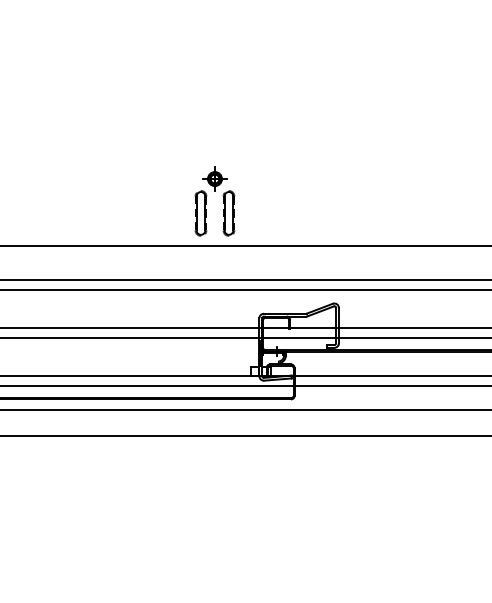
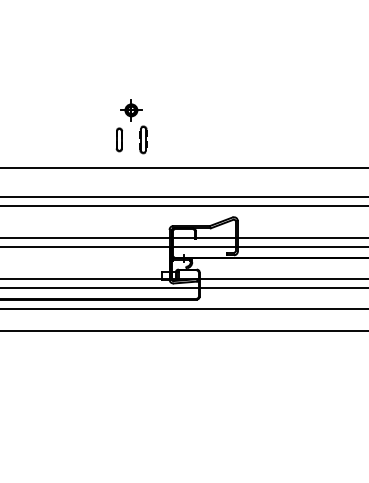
part: (200, 213) -> (118, 139), size x0.6
part: (228, 213) -> (143, 139), size x0.7

